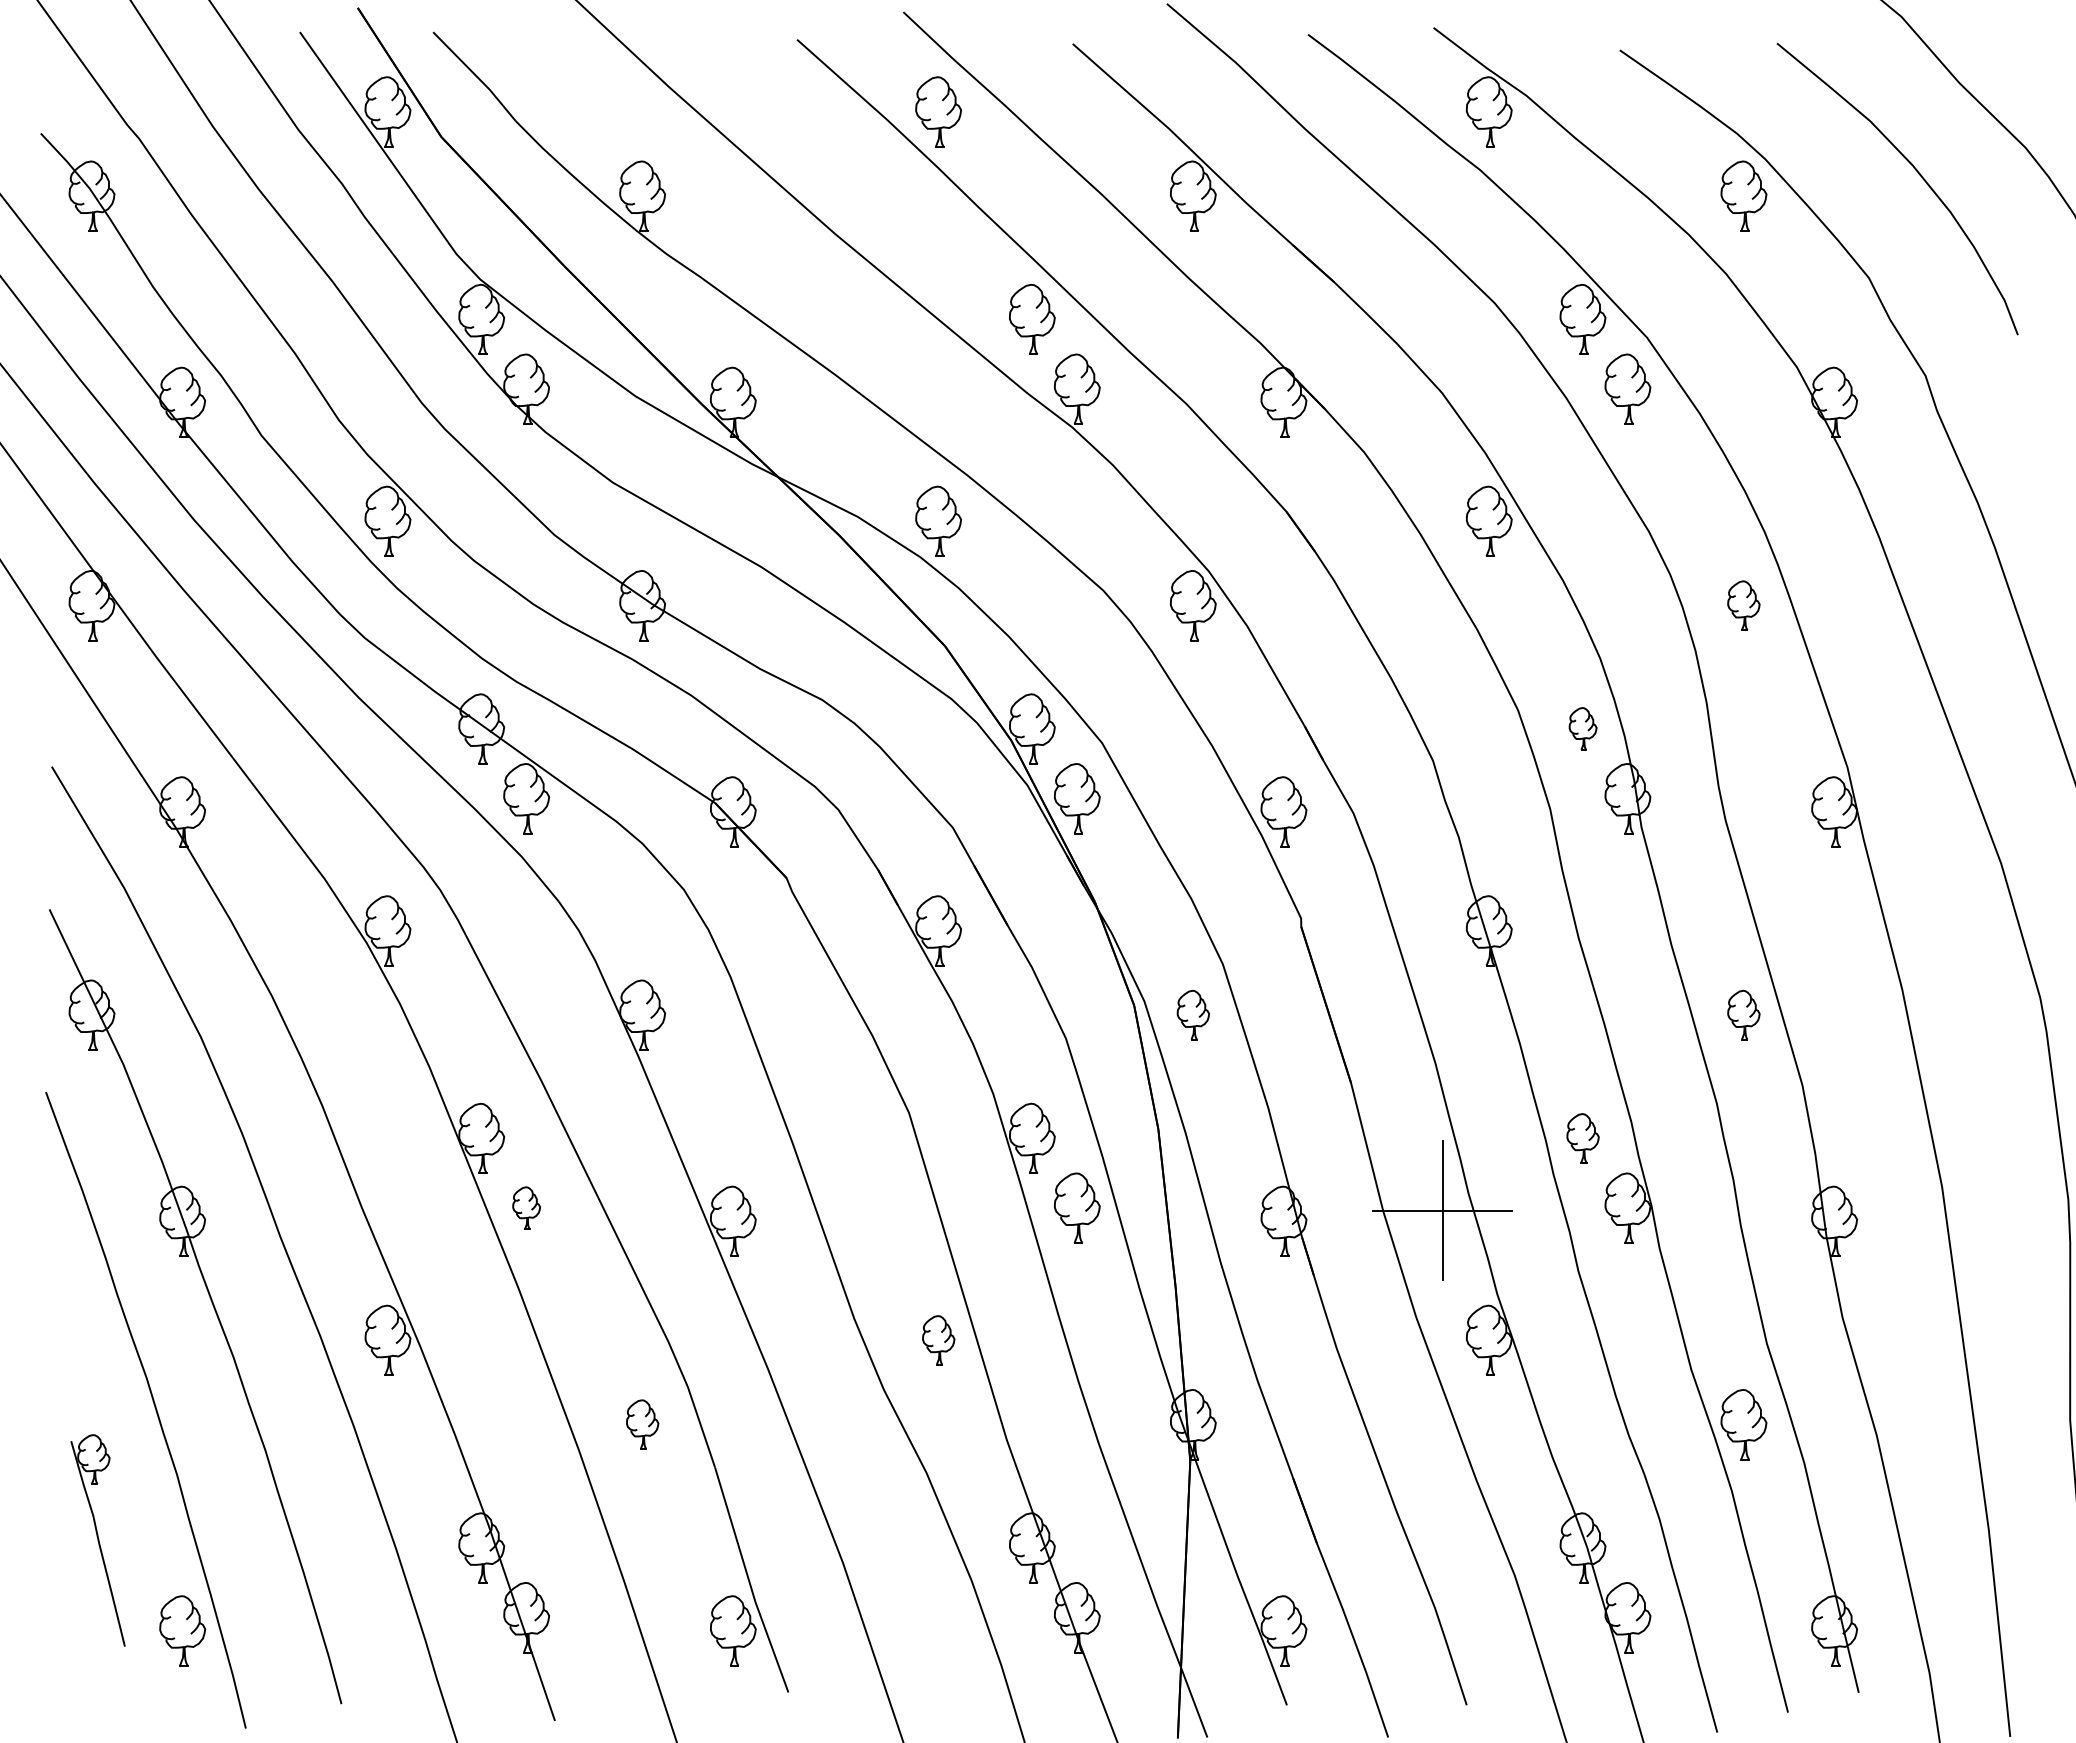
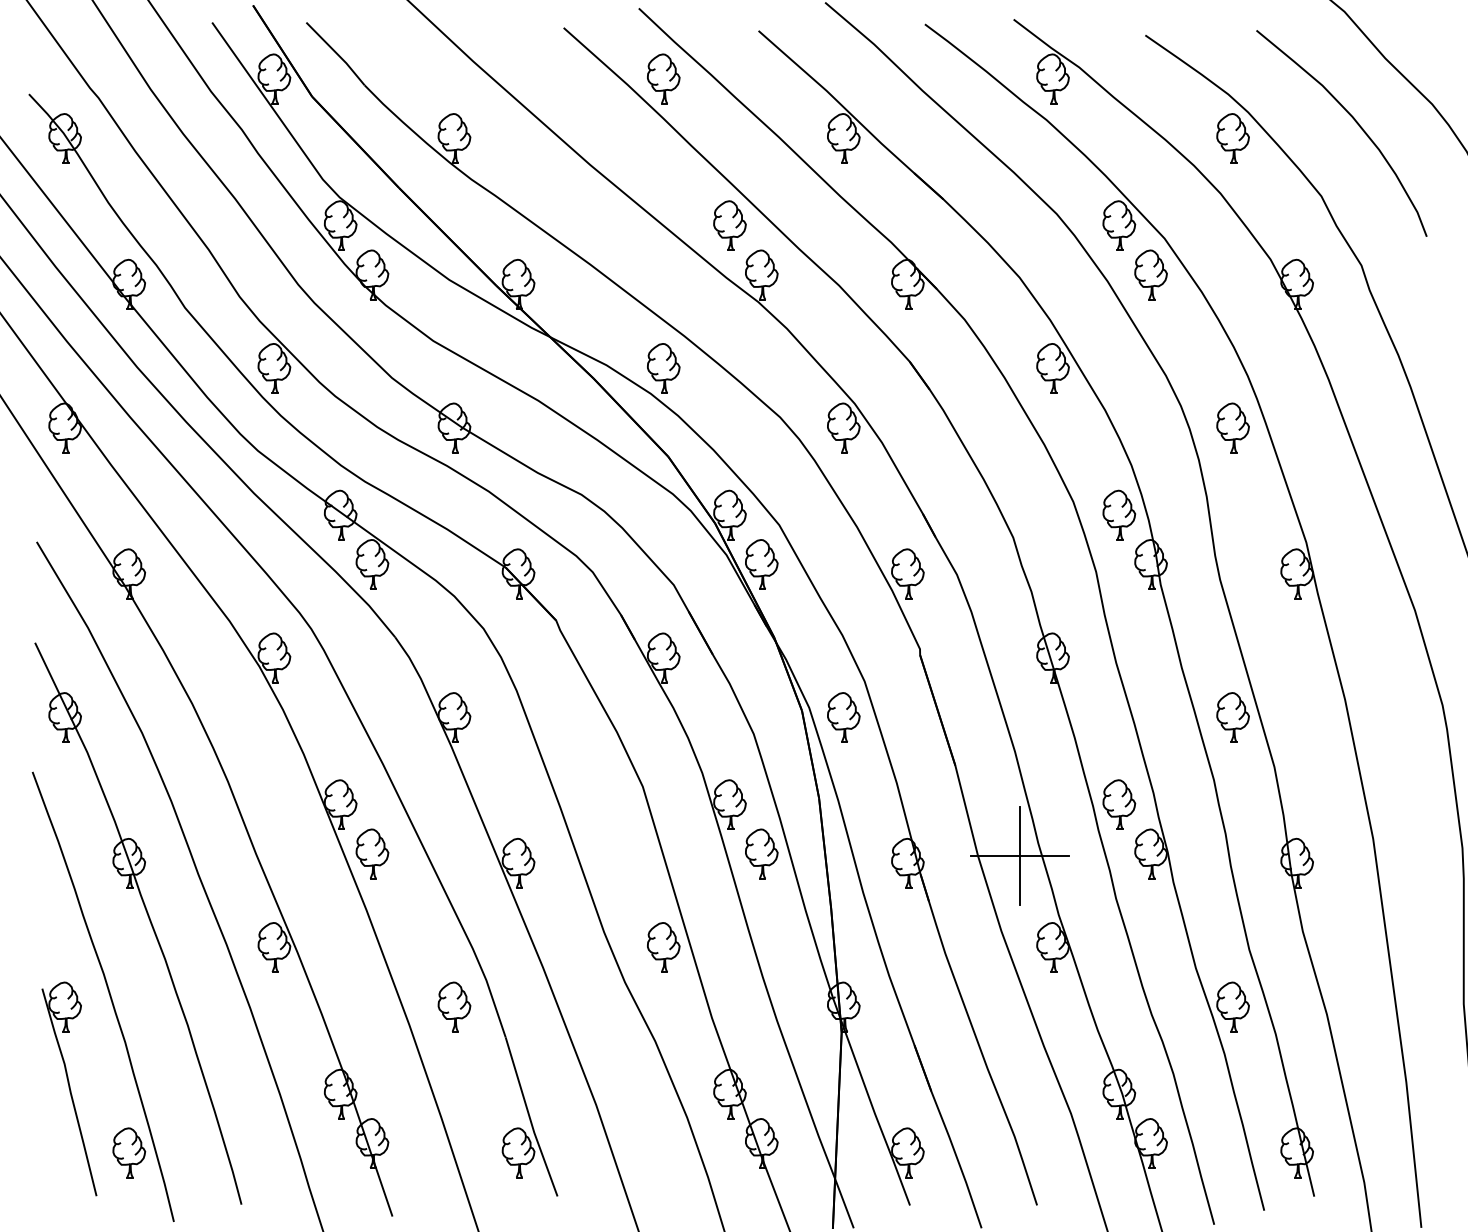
part: (1743, 604) -> (1232, 427), size x1.43
part: (1583, 727) -> (1119, 514), size x1.67
part: (1192, 1015) -> (843, 717), size x1.43
part: (1743, 1015) -> (1232, 717), size x1.43
part: (1583, 1138) -> (1119, 804), size x1.43
part: (526, 1207) -> (372, 853), size x1.67
part: (938, 1340) -> (663, 947), size x1.43
part: (642, 1423) -> (454, 1006), size x1.43
part: (98, 1539) -> (69, 1088), size x1.43

